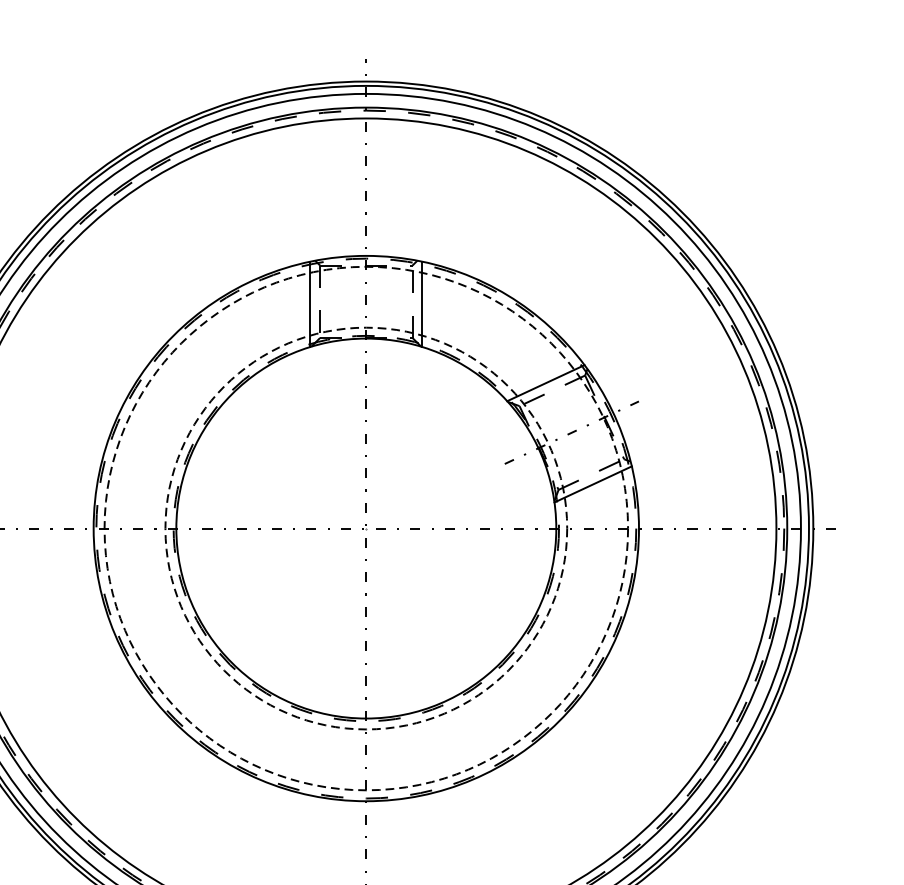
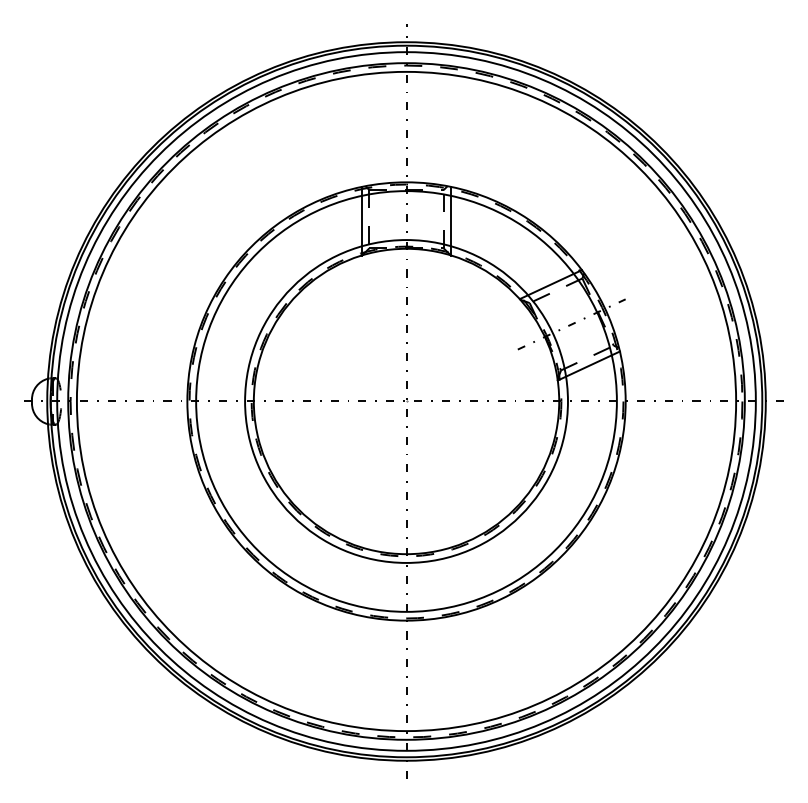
circle: (366, 528) -> (406, 401), dashed -> solid
circle: (366, 528) -> (406, 401), dashed -> solid

